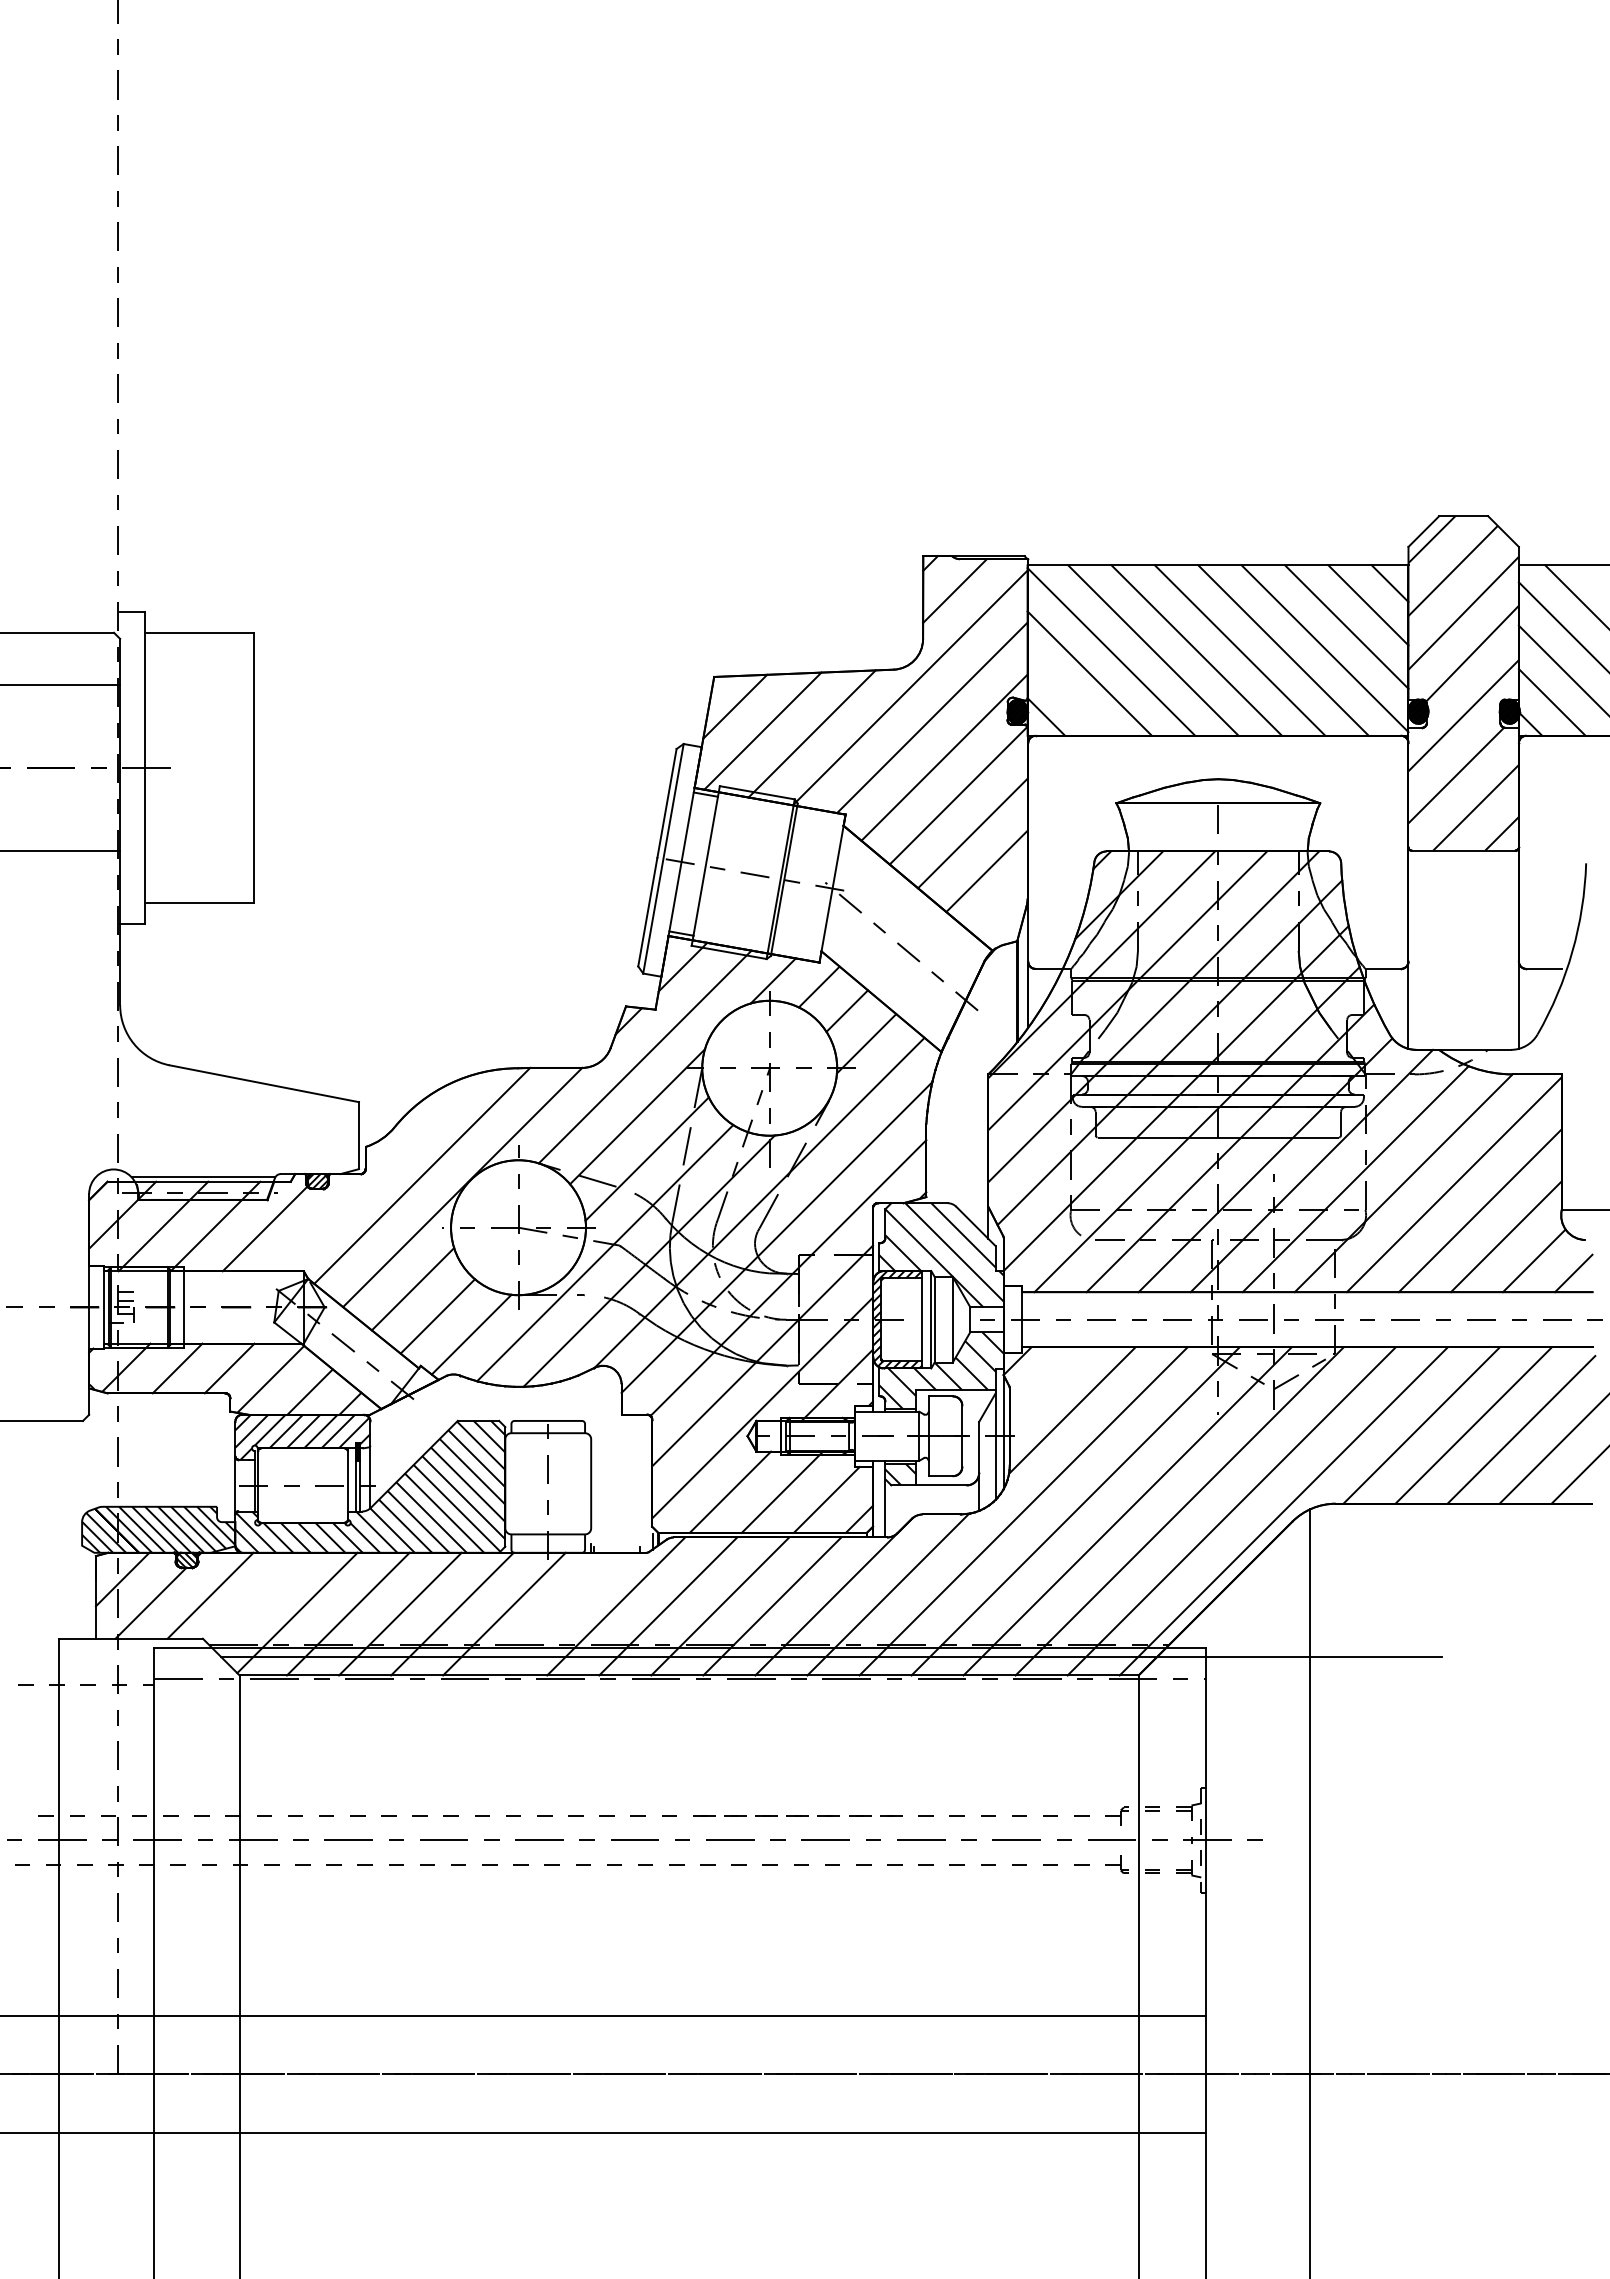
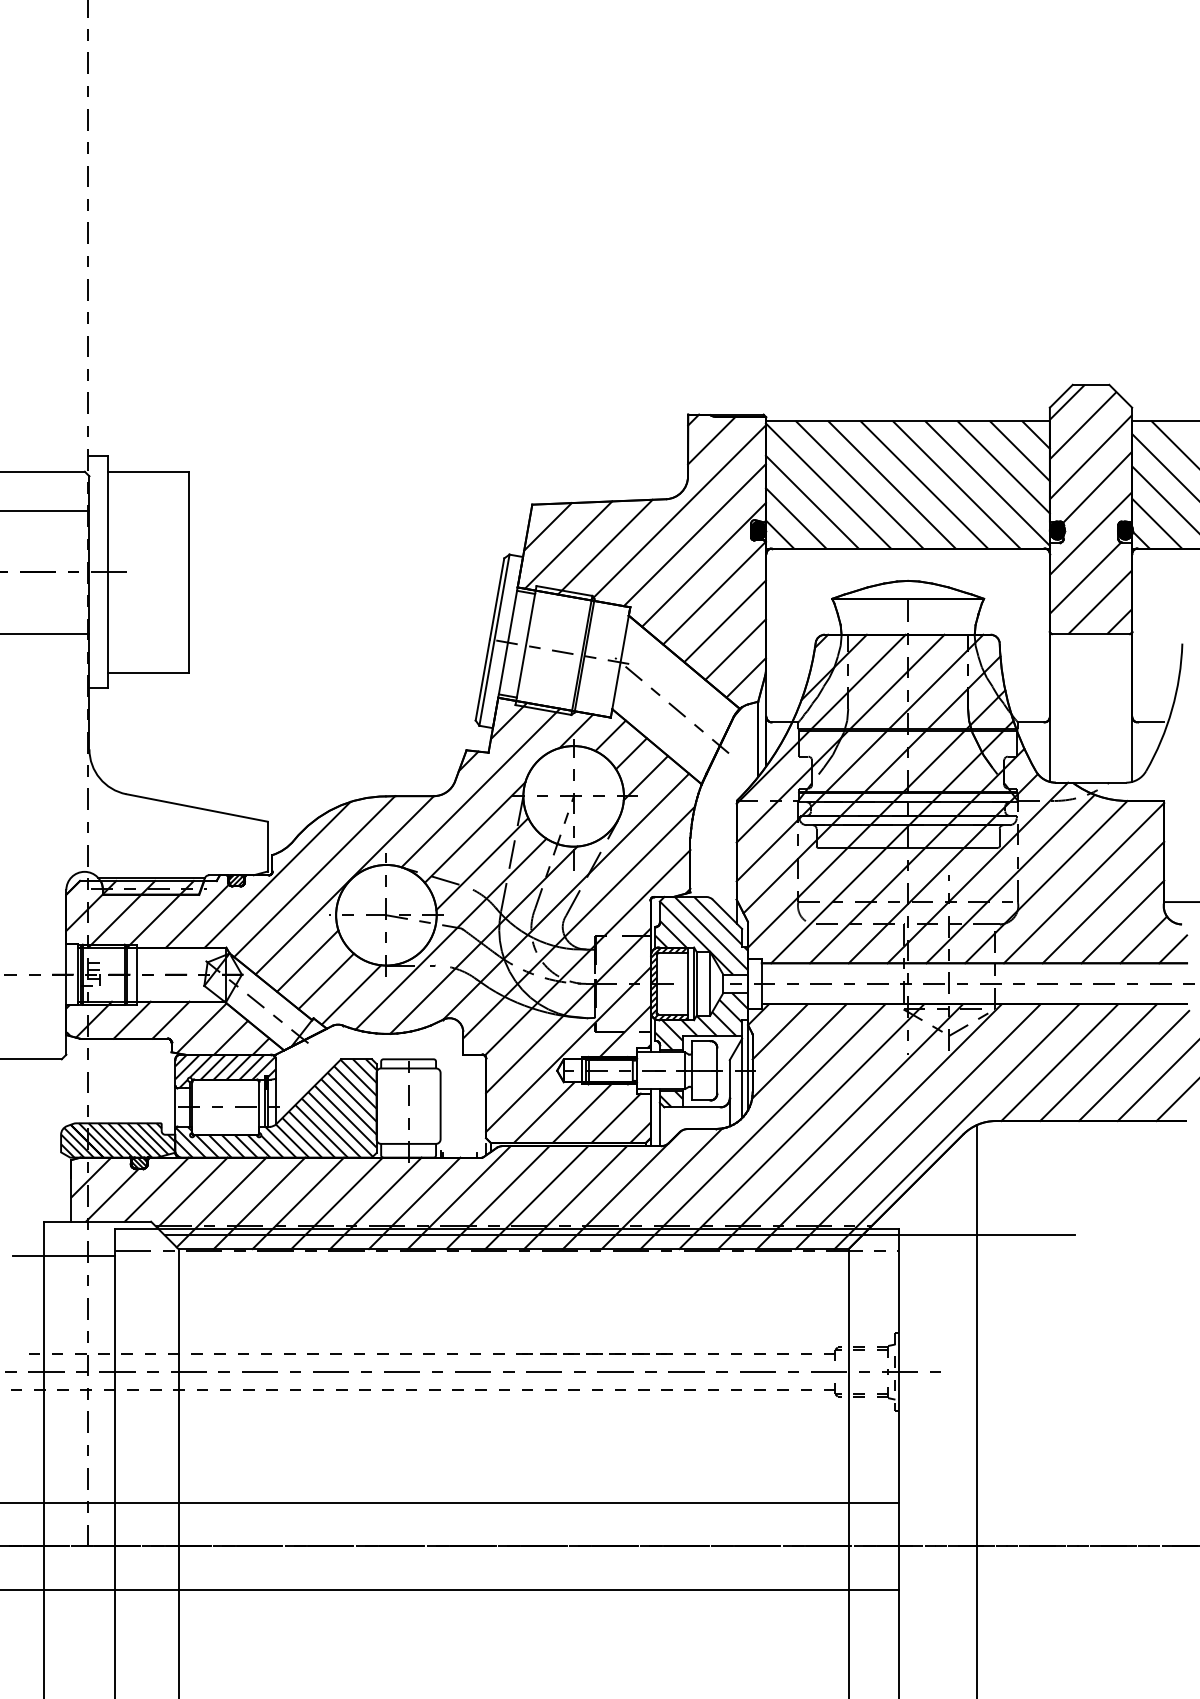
line: (1067, 694) -> (795, 517), added
line: (1000, 908) -> (745, 677), added
line: (372, 1173) -> (277, 874), added
line: (1046, 1384) -> (780, 1032), added
line: (258, 1599) -> (192, 1192), added
line: (556, 1613) -> (414, 1202), added
line: (86, 1684) -> (64, 1255), dashed -> solid

